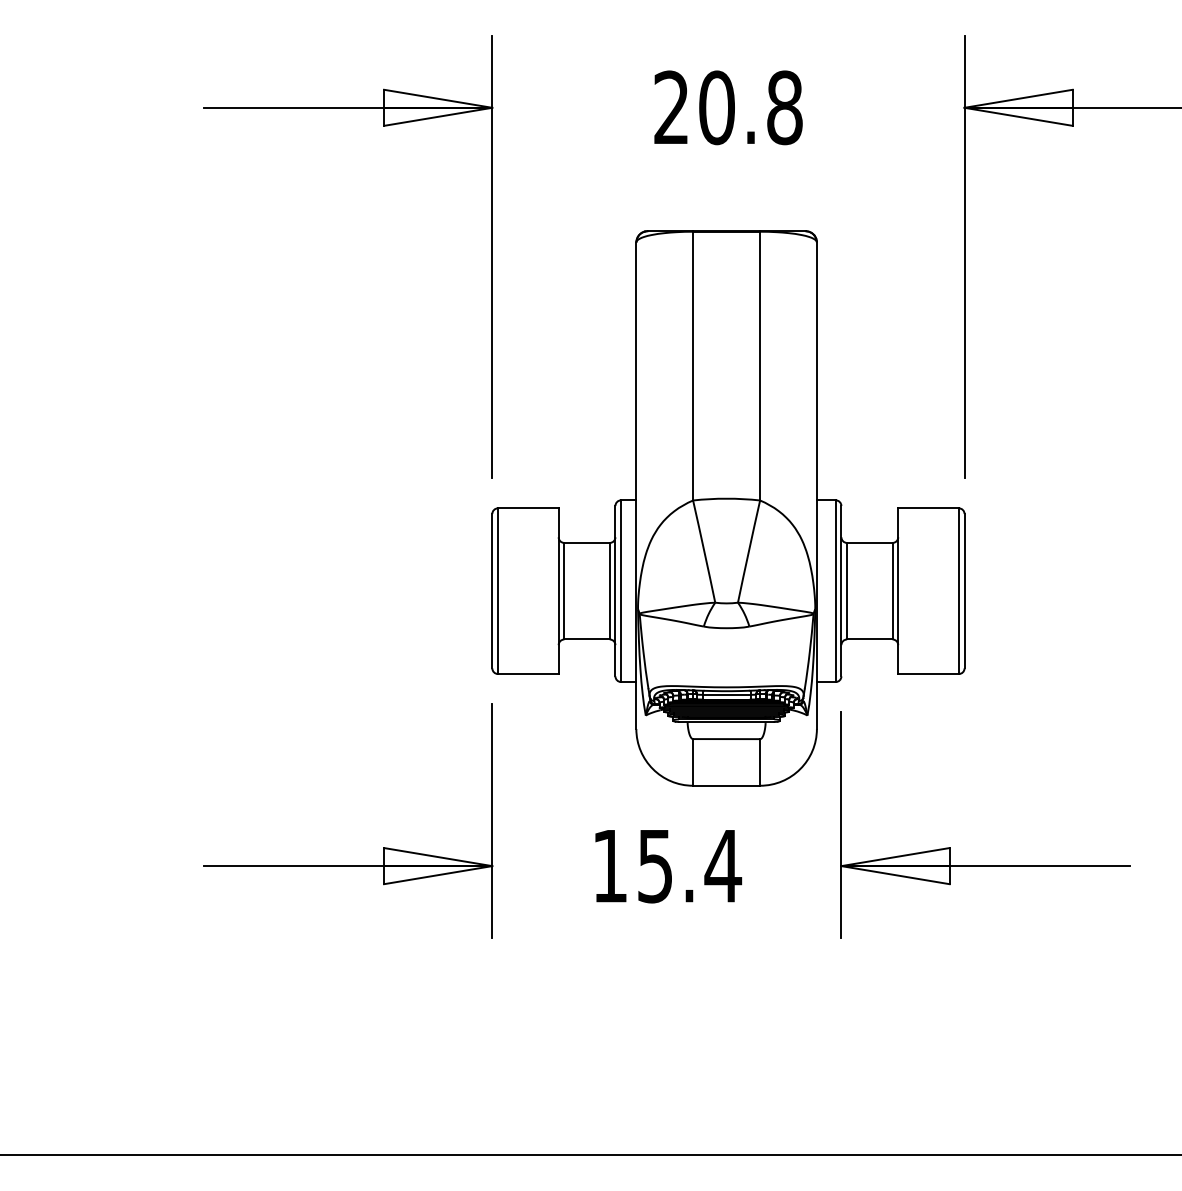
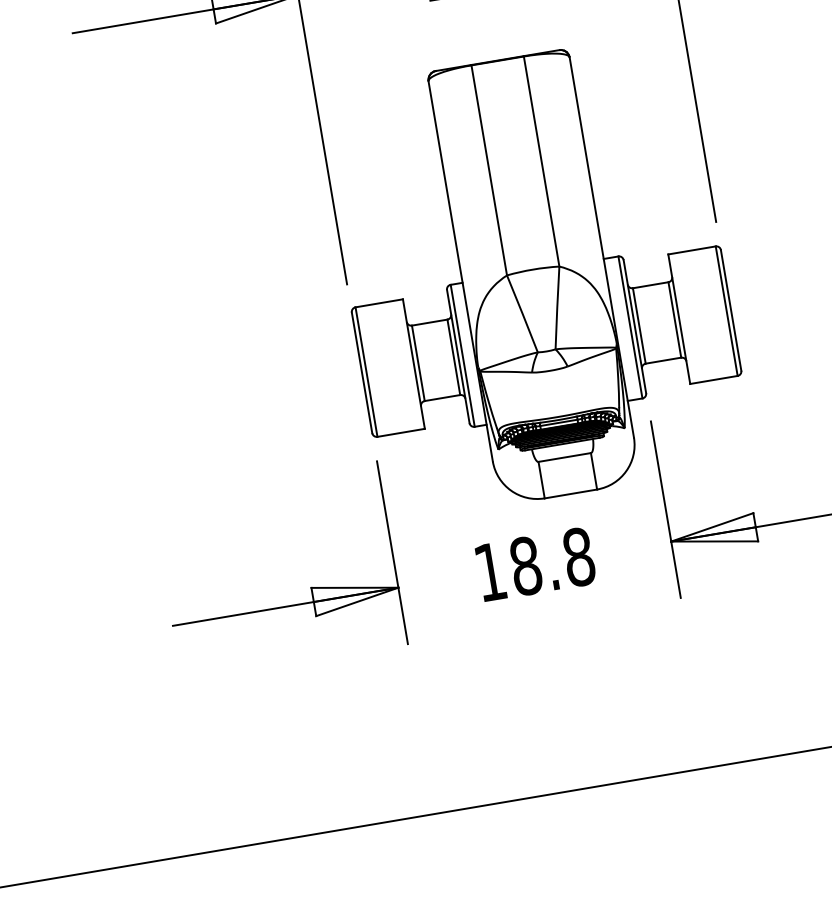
text: (689, 865) -> (552, 561), 15.4 -> 18.8

